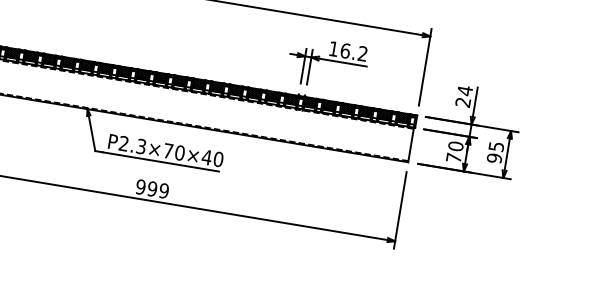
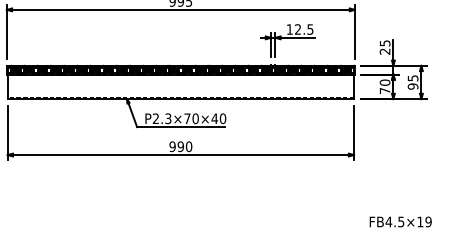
text: (354, 52) -> (304, 29), 16.2 -> 12.5
text: (464, 90) -> (384, 43), 24 -> 25
text: (163, 190) -> (188, 146), 999 -> 990

